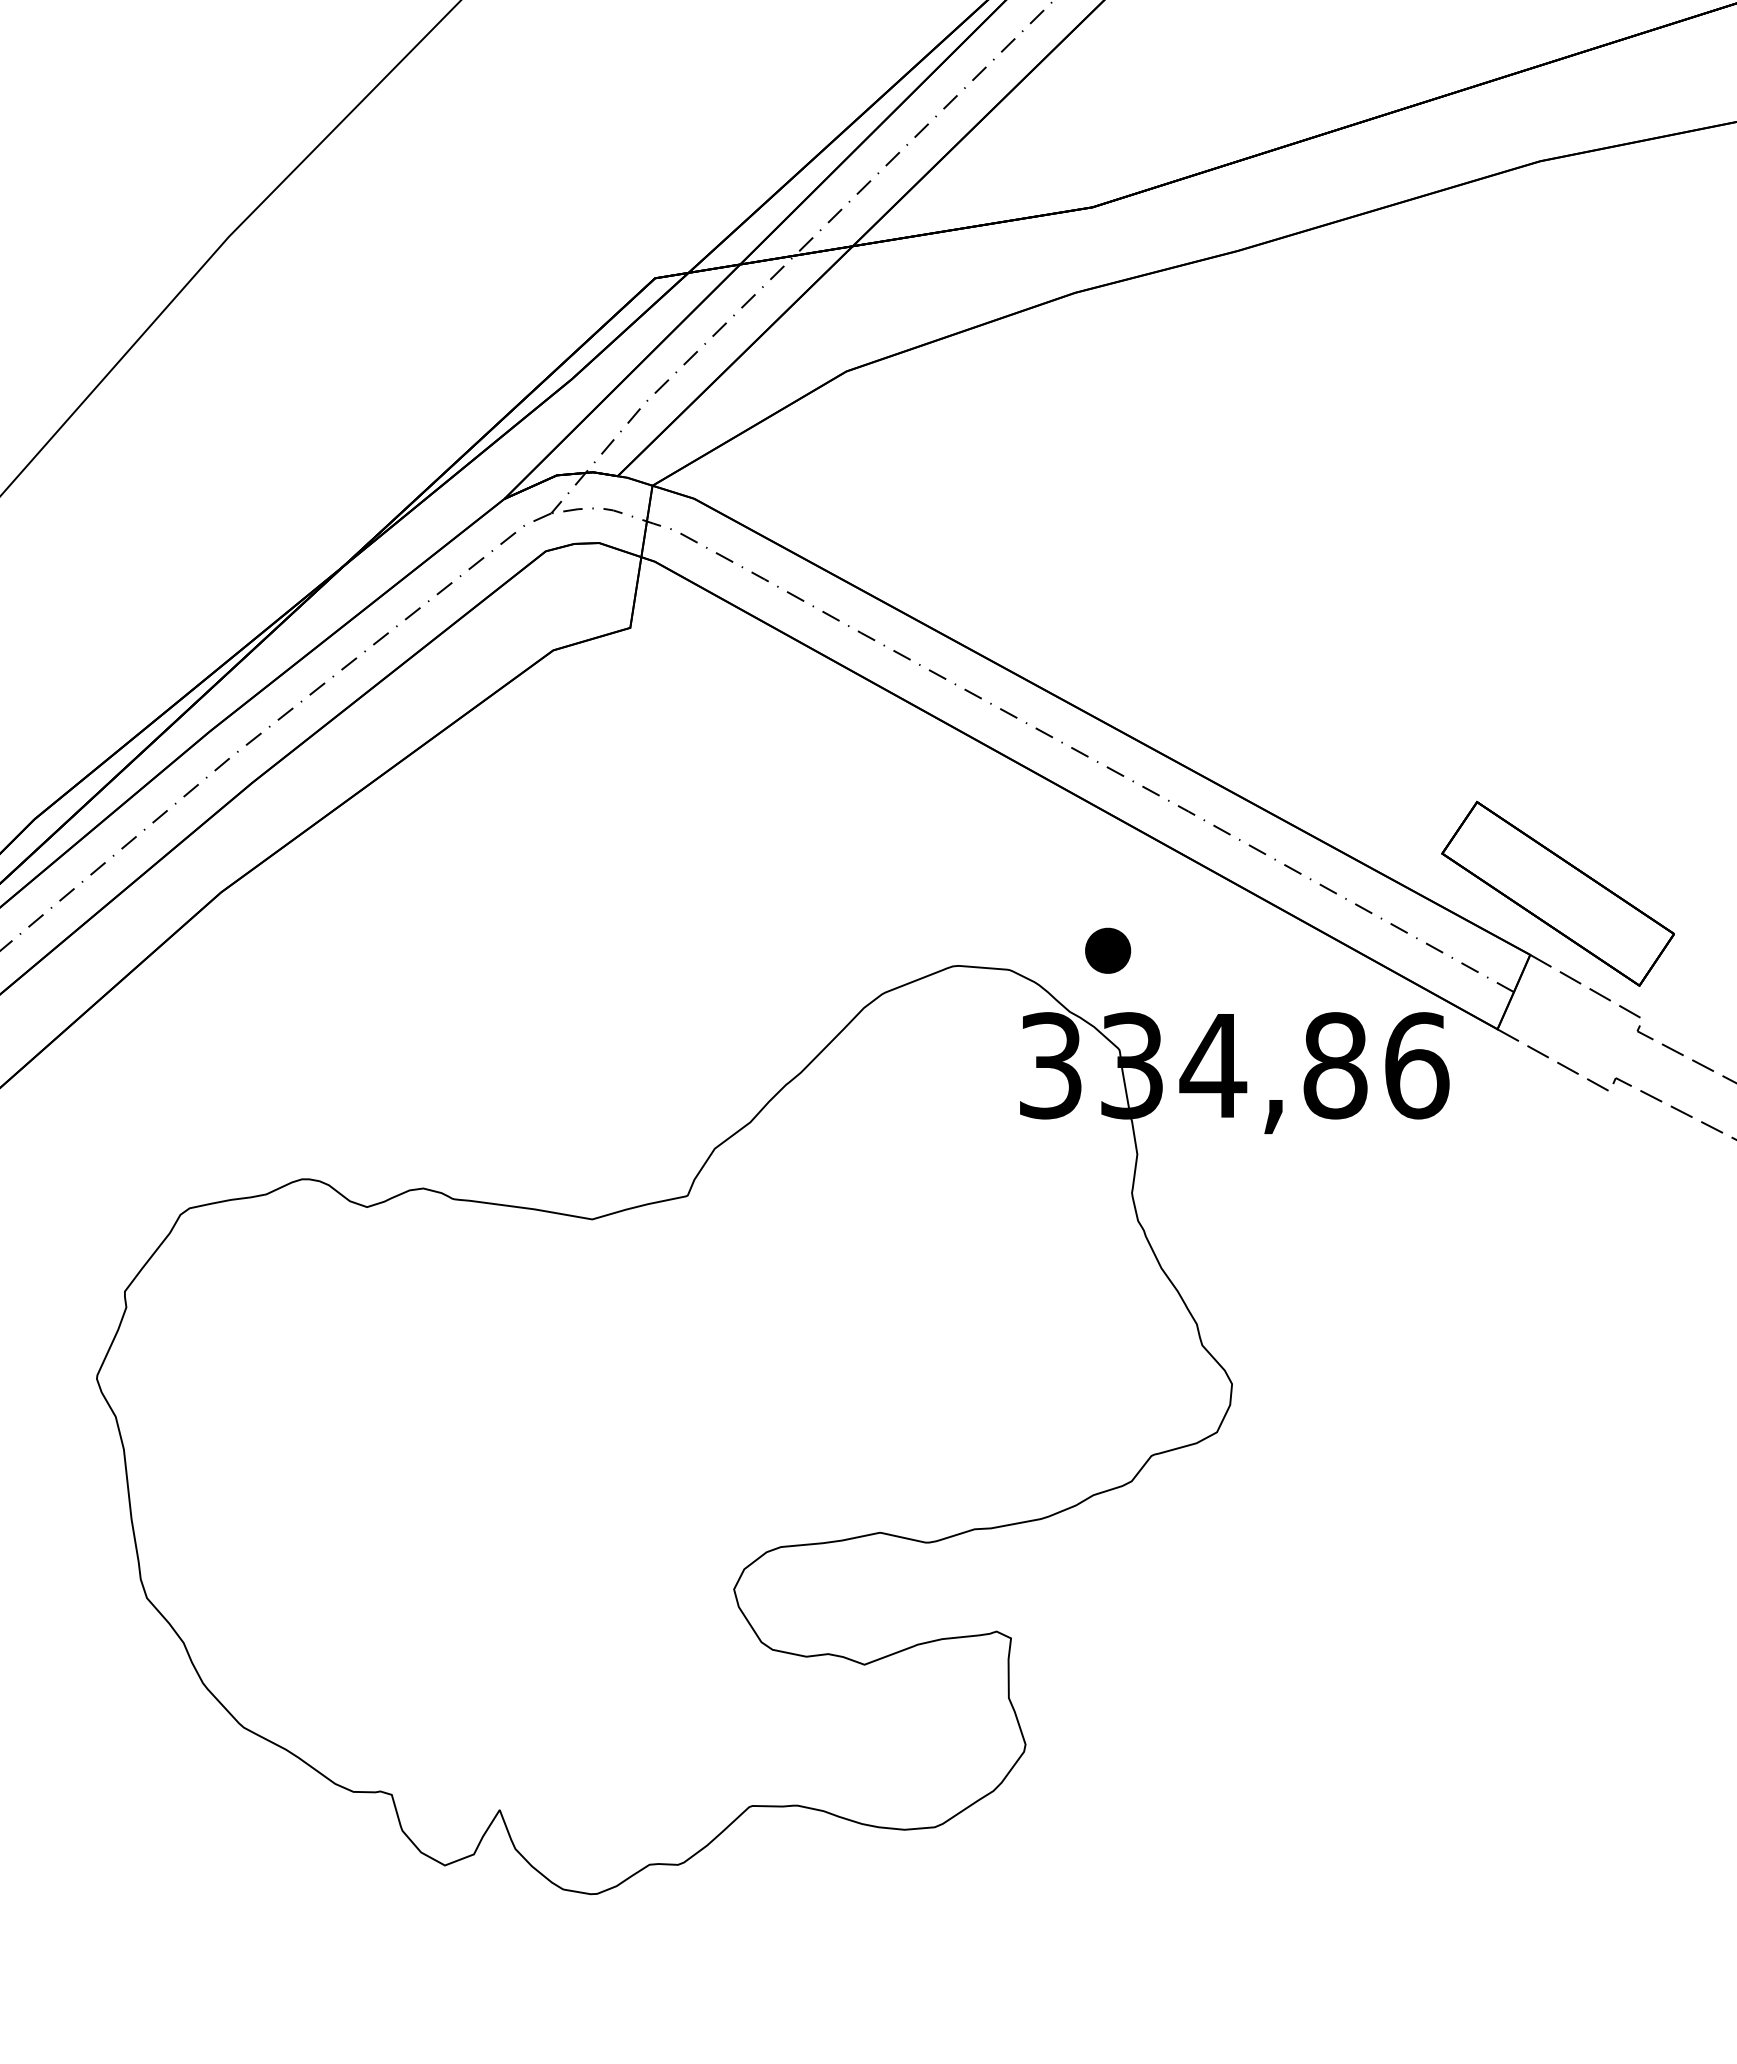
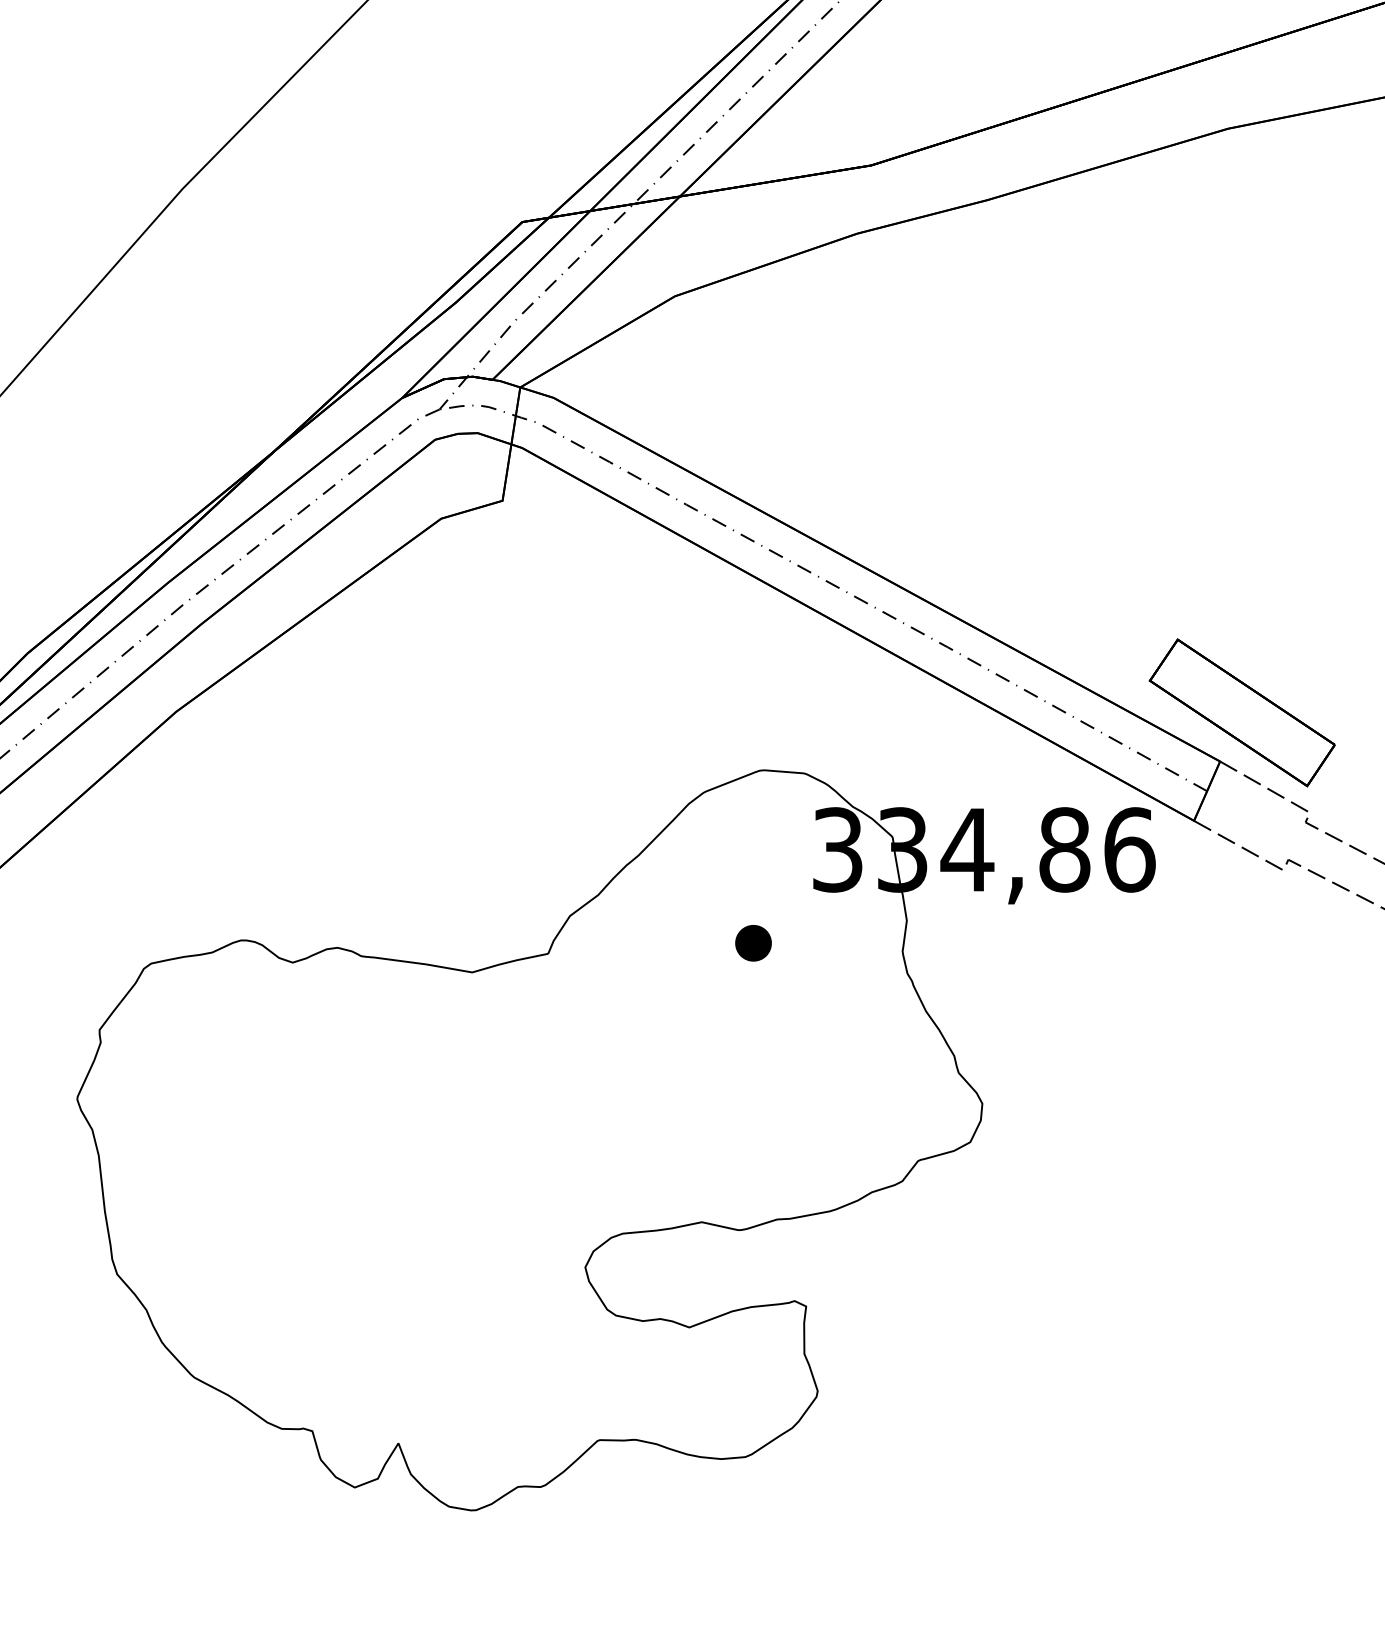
part: (1108, 951) -> (753, 943), moved

